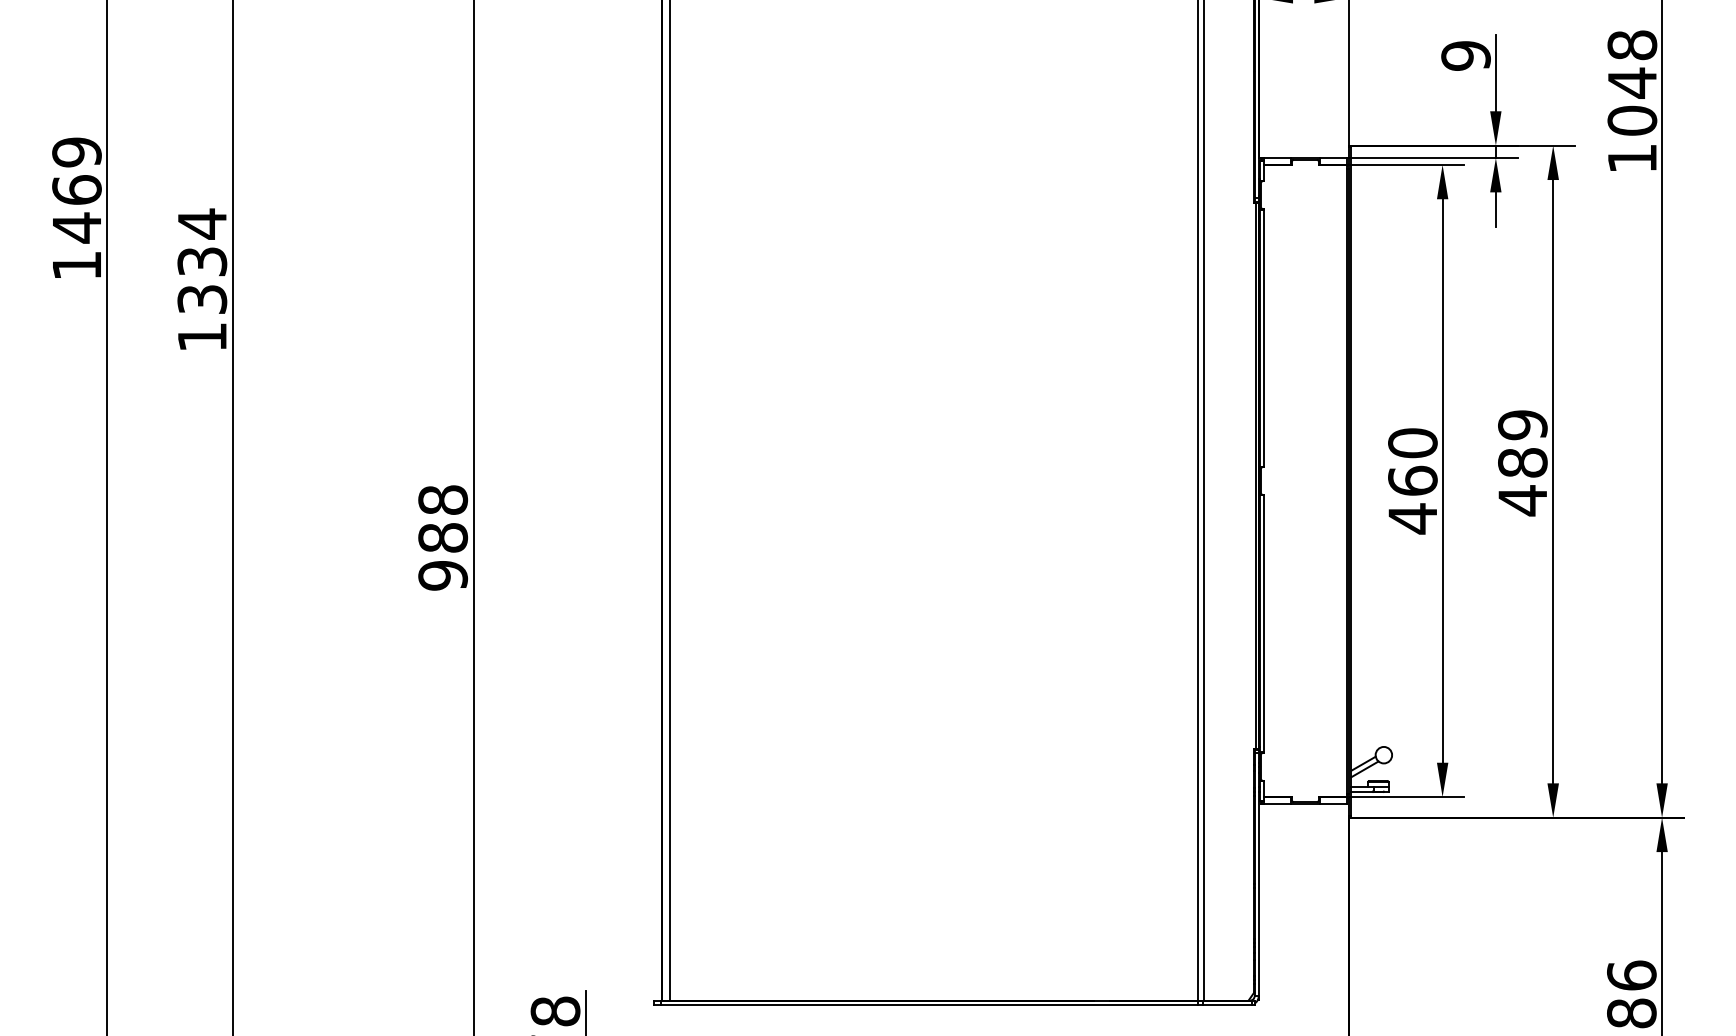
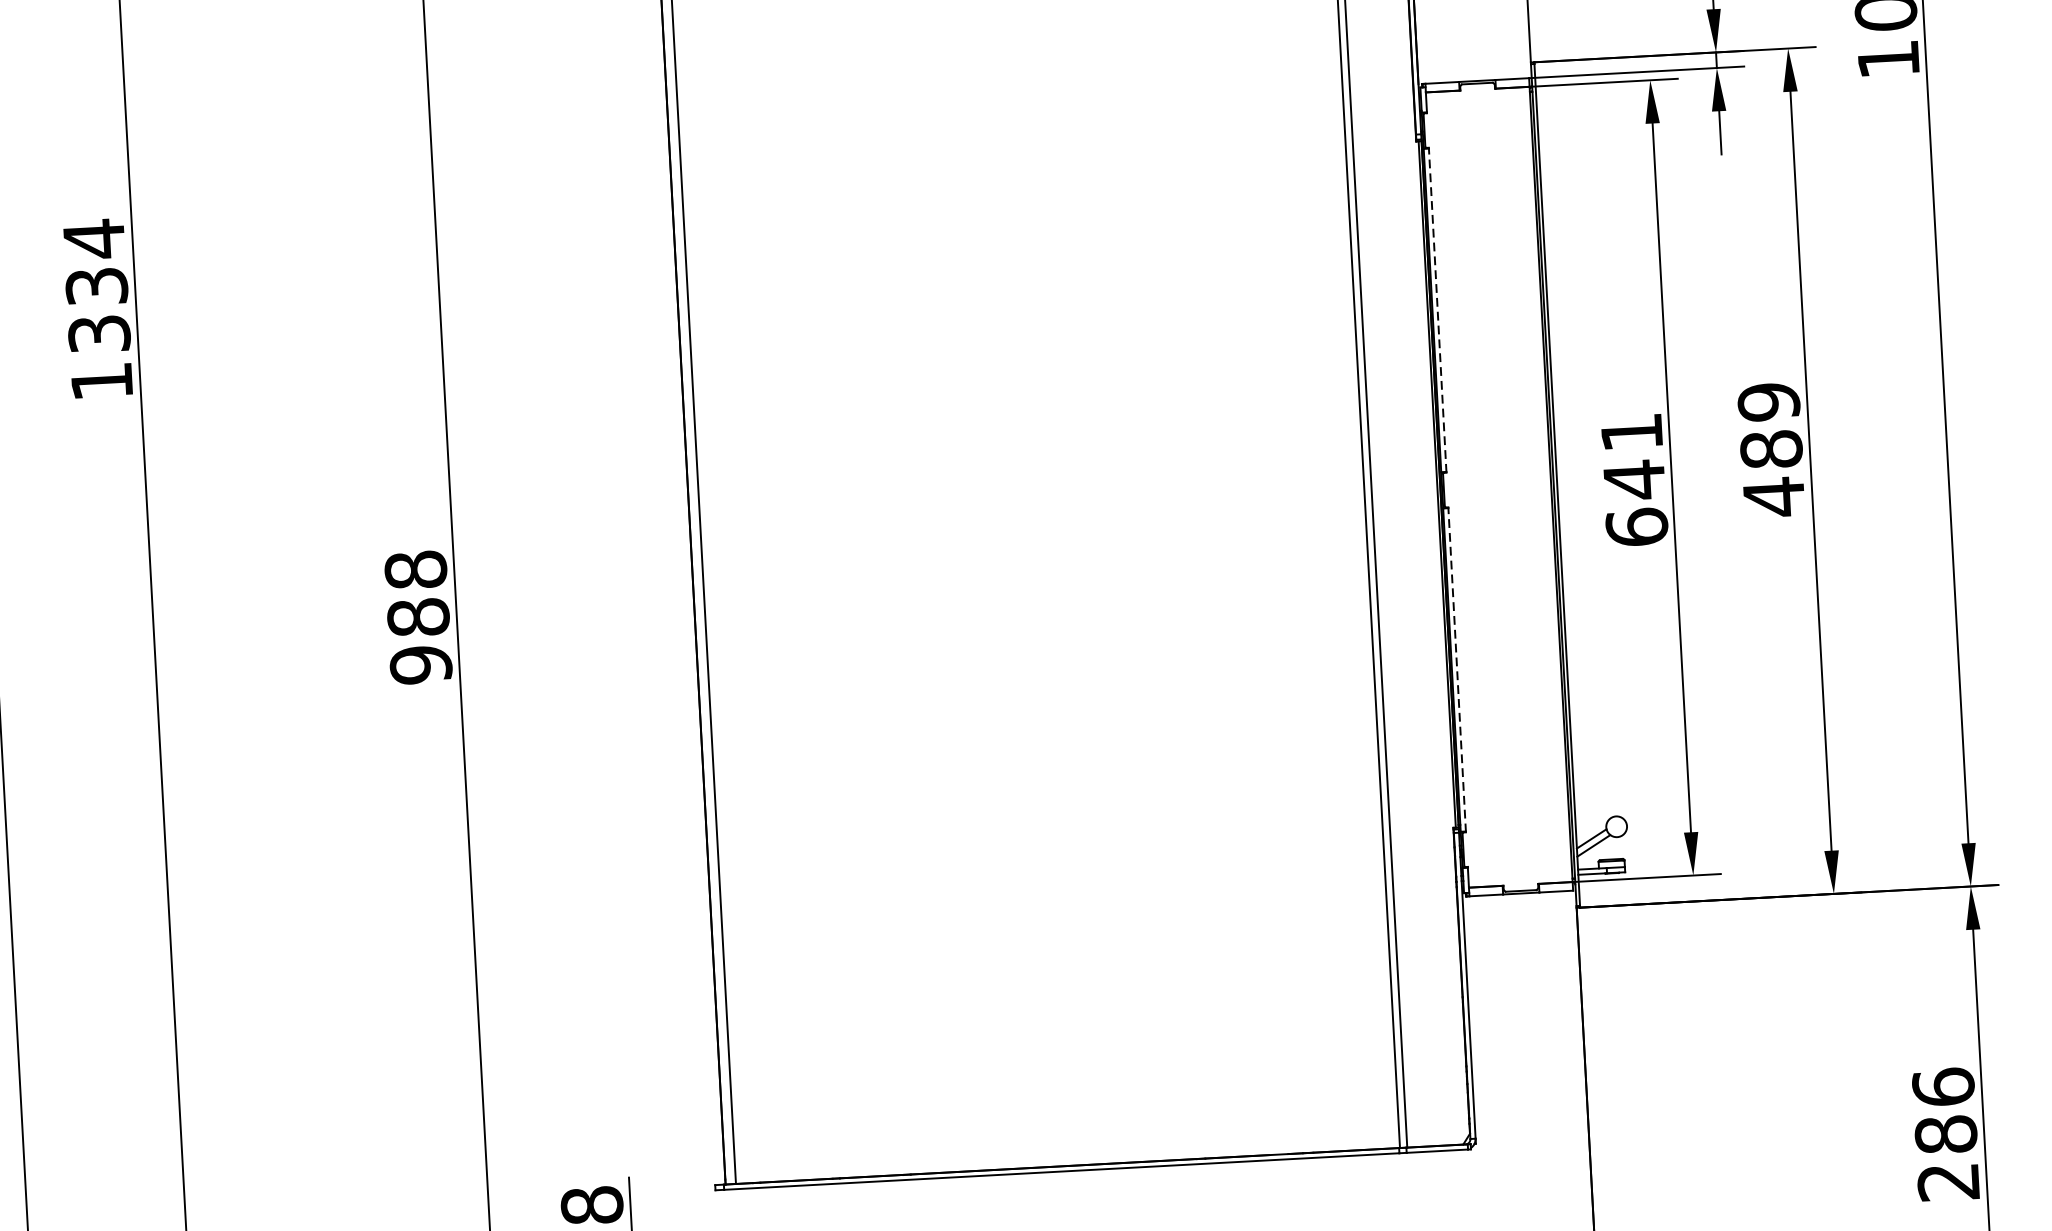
line: (1264, 337) -> (1438, 309), solid -> dashed
text: (1412, 481) -> (1634, 480), 460 -> 641
line: (1264, 623) -> (1457, 669), solid -> dashed

